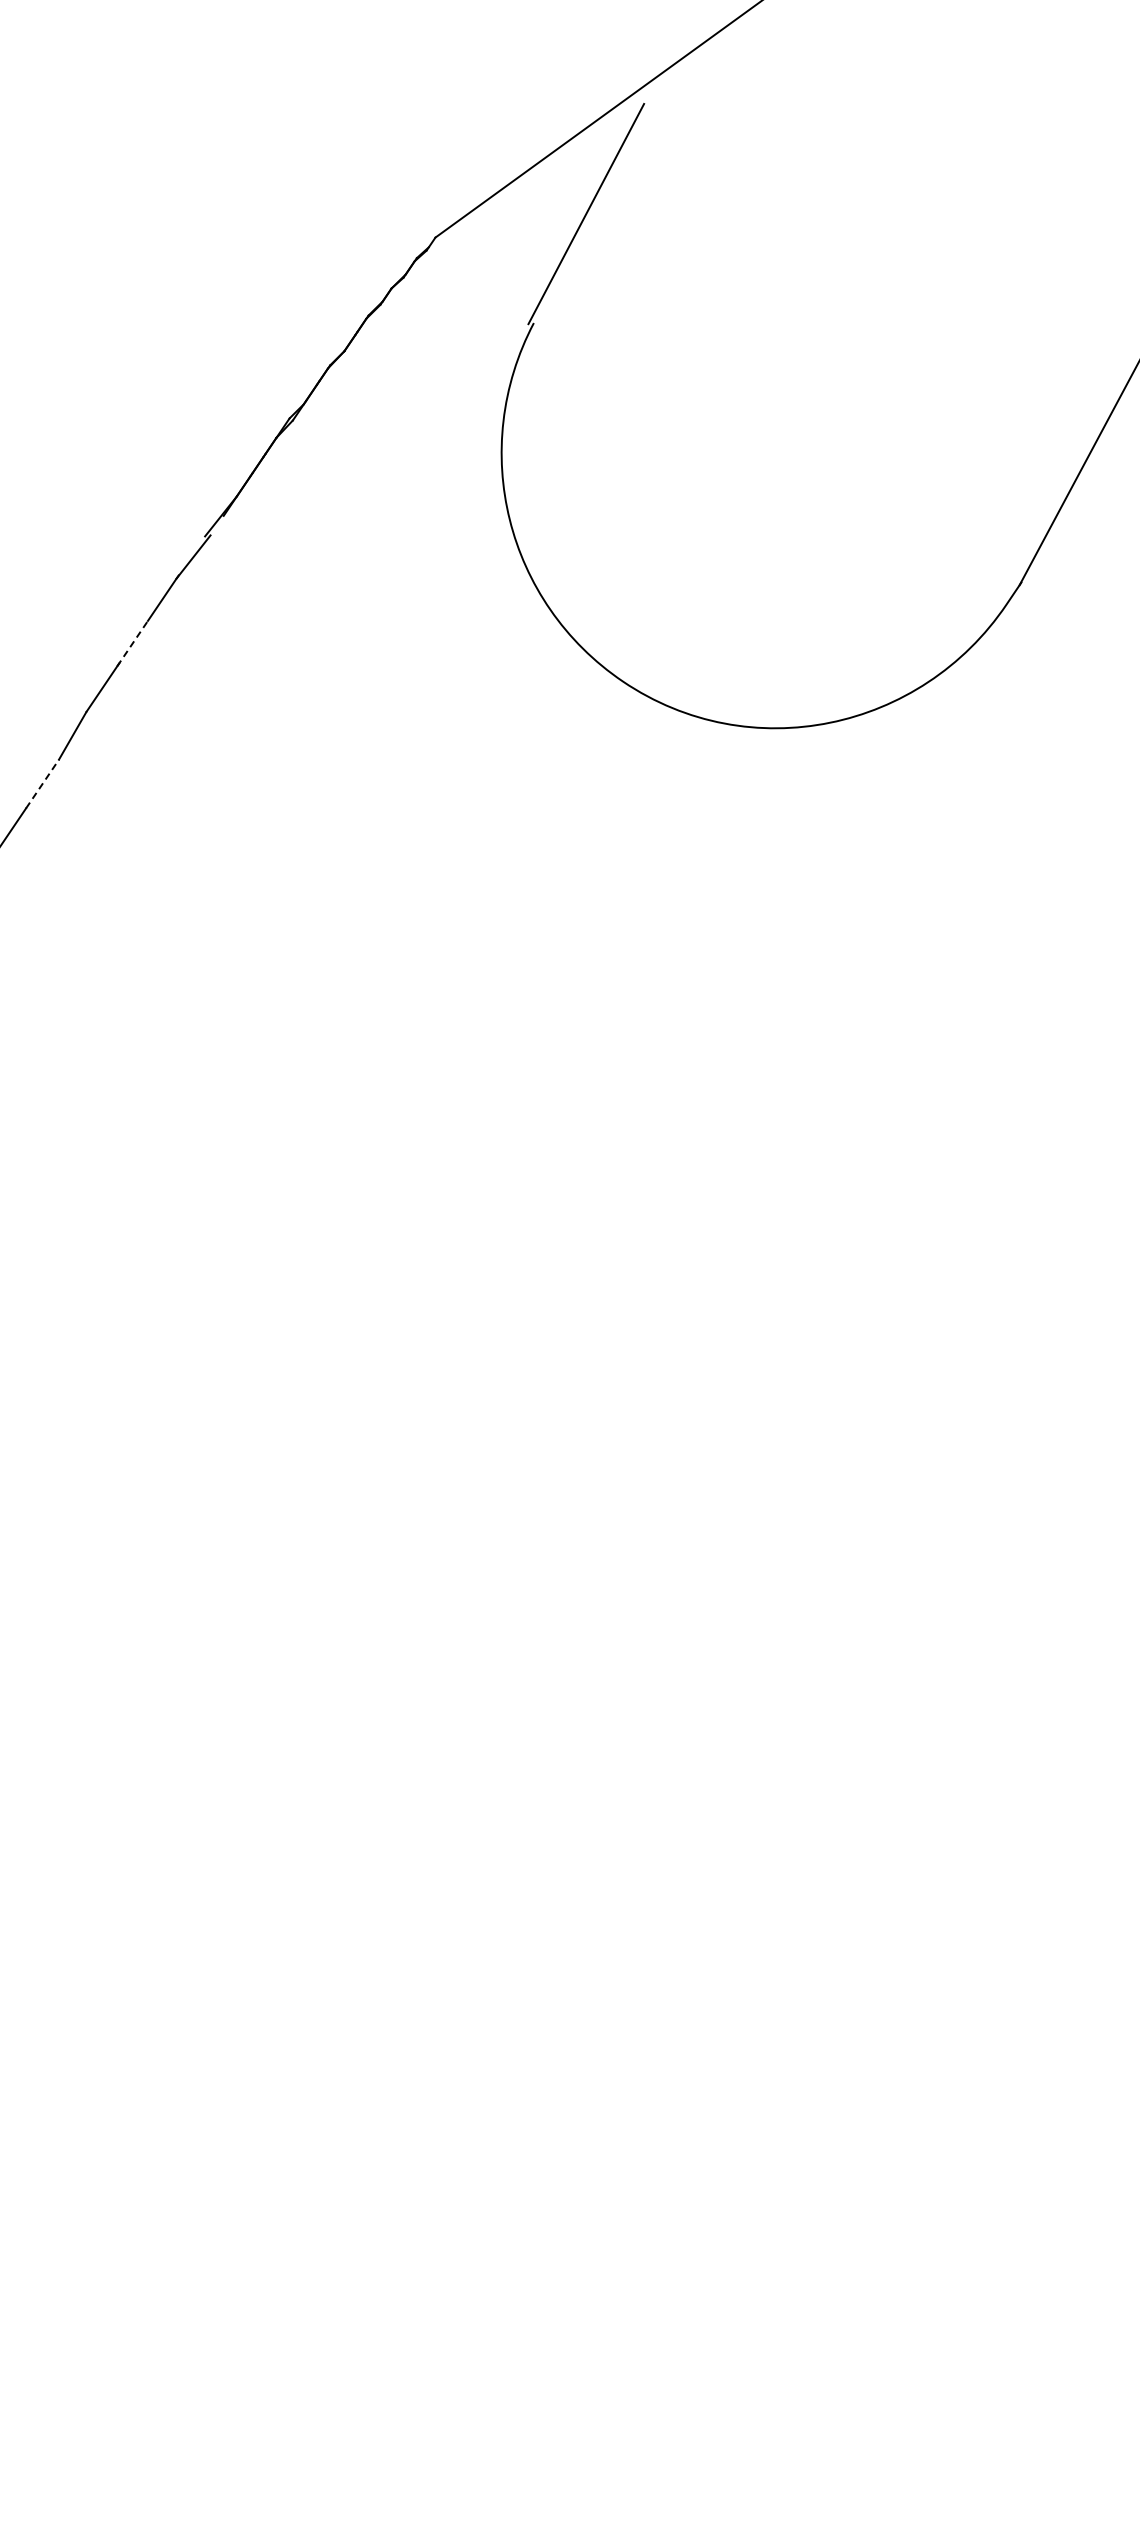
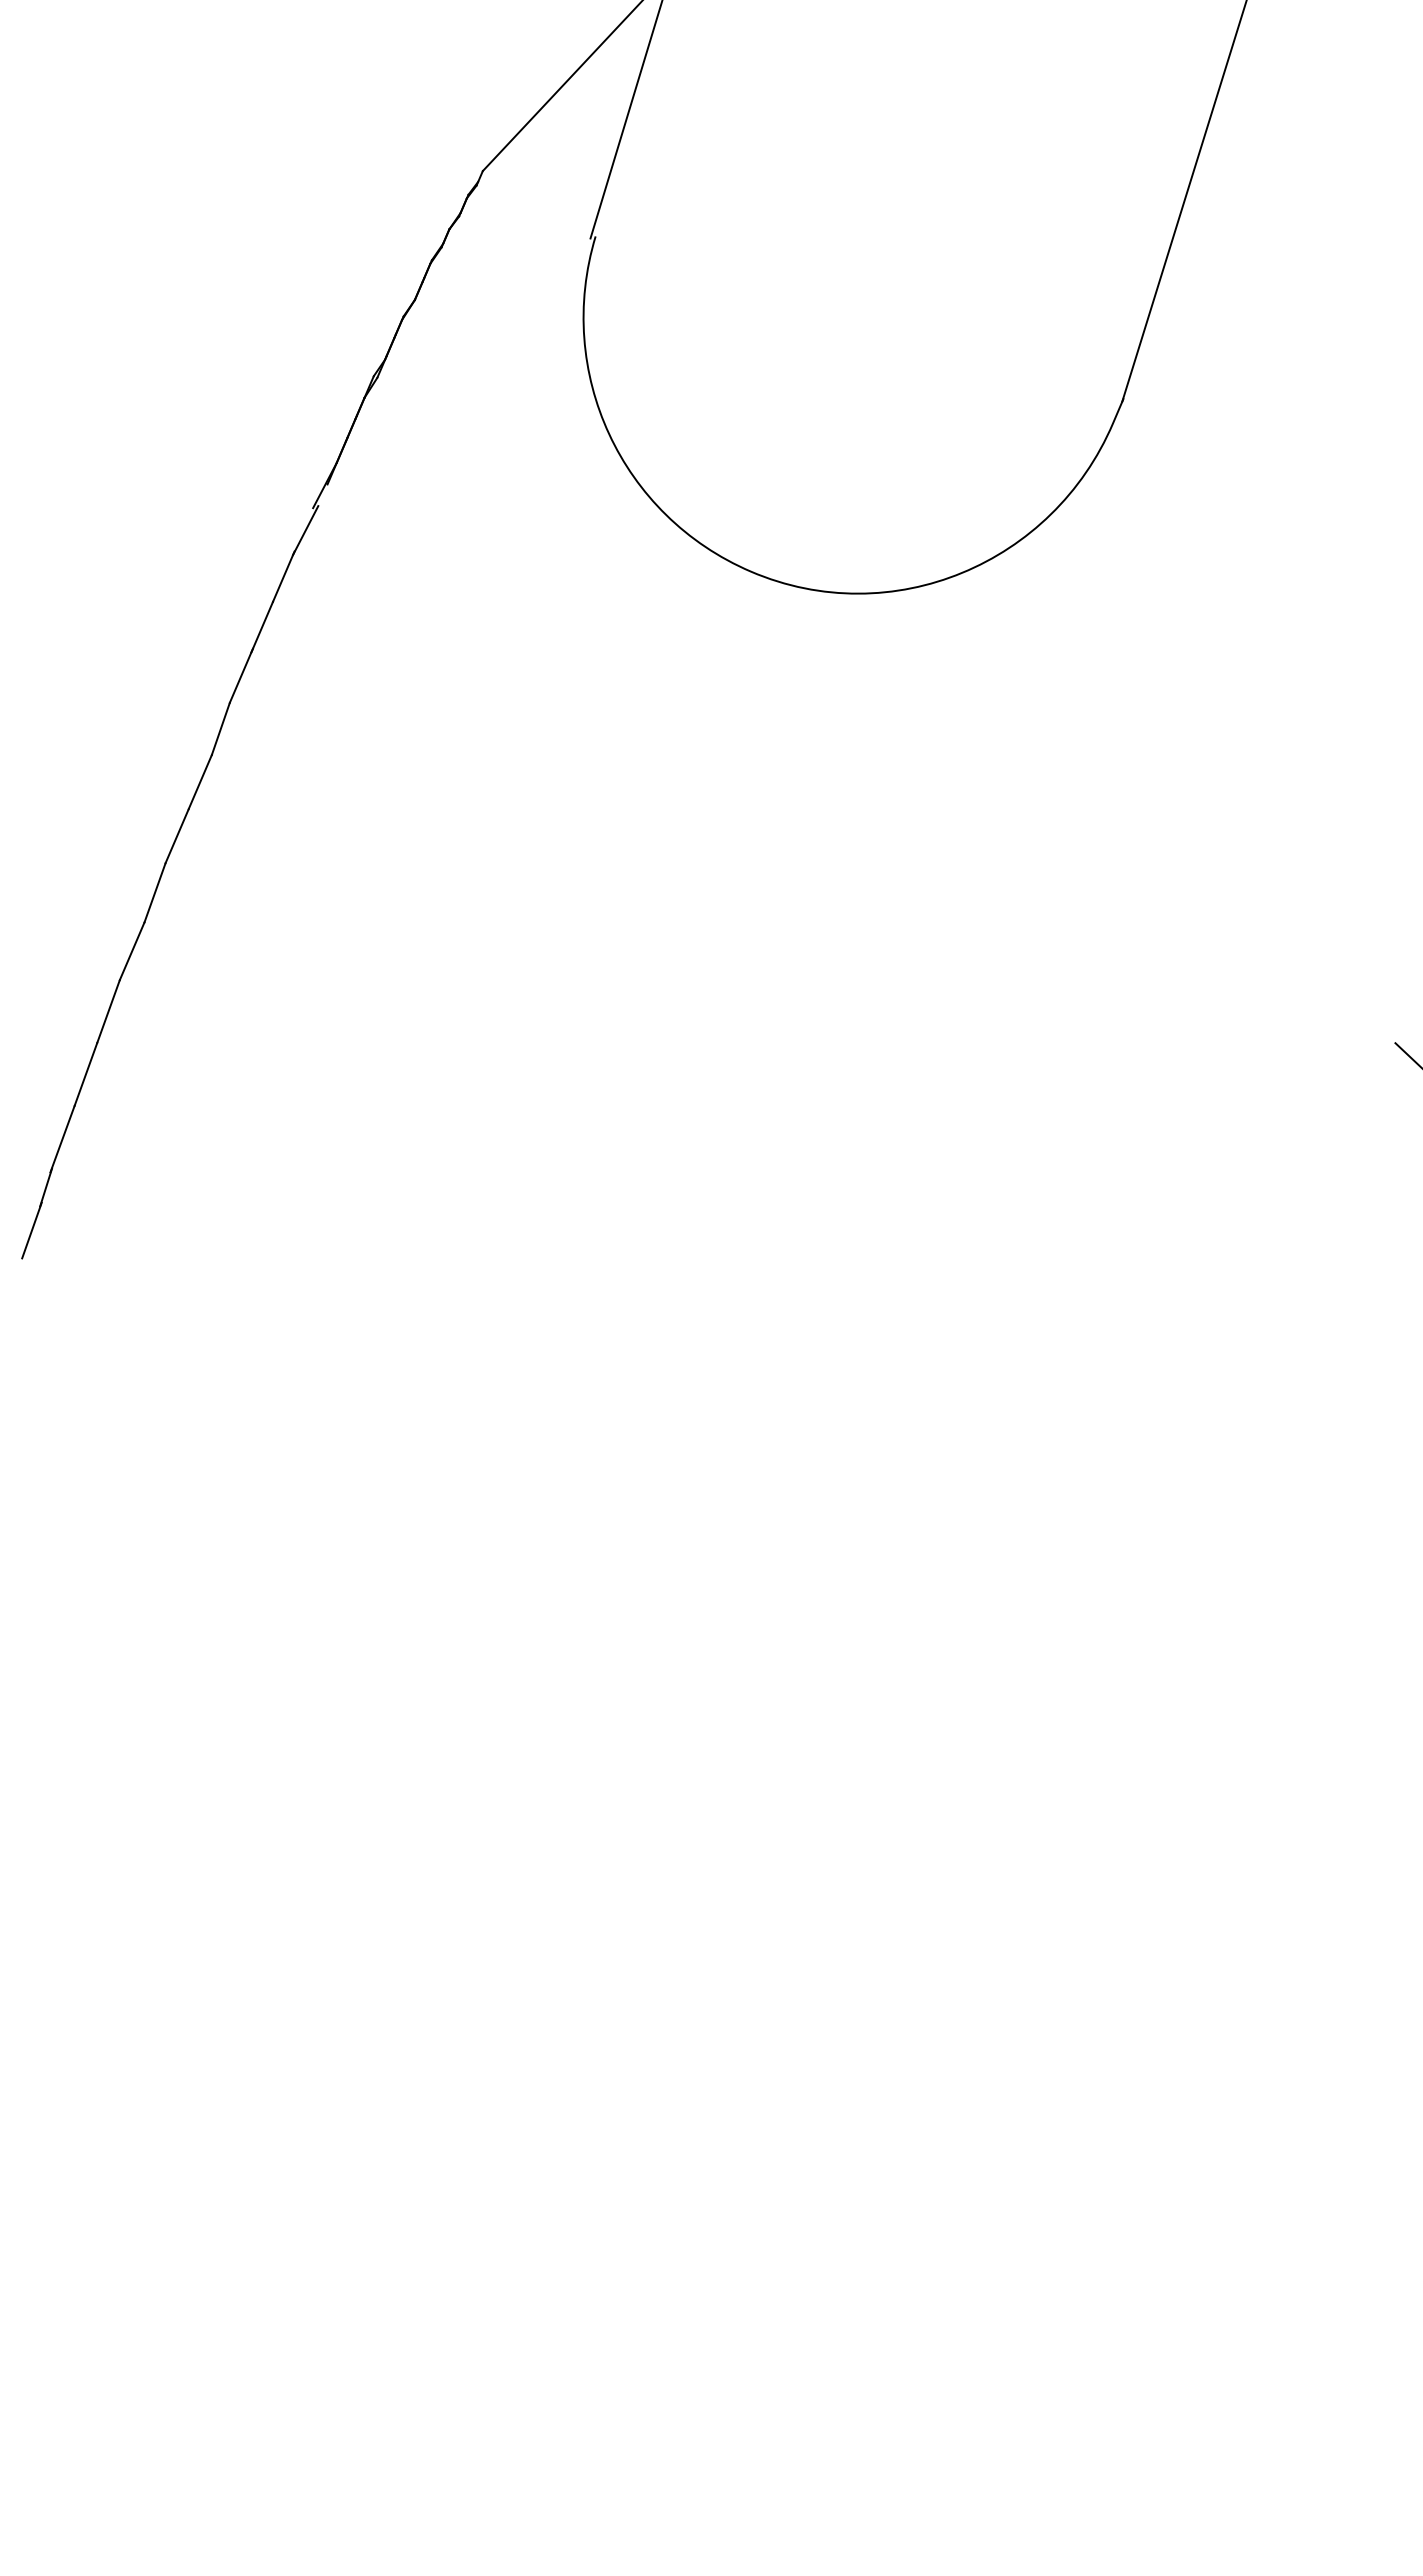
line: (132, 643) -> (262, 626), dashed -> solid
line: (42, 783) -> (200, 781), dashed -> solid

